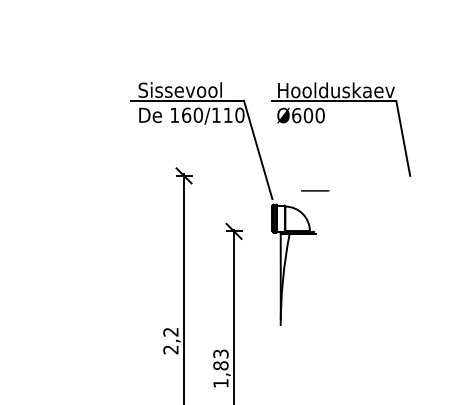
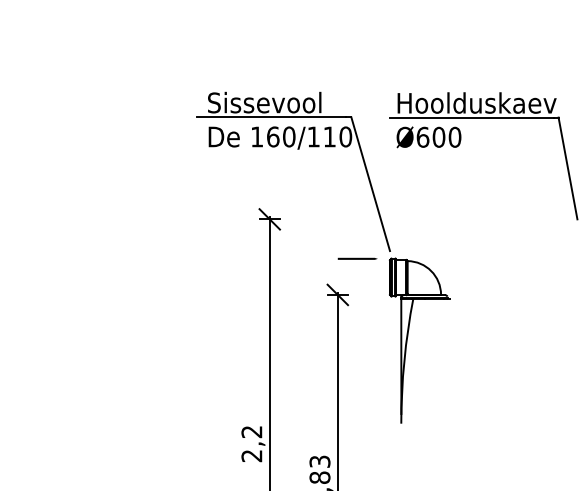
line: (315, 190) -> (357, 258), moved

